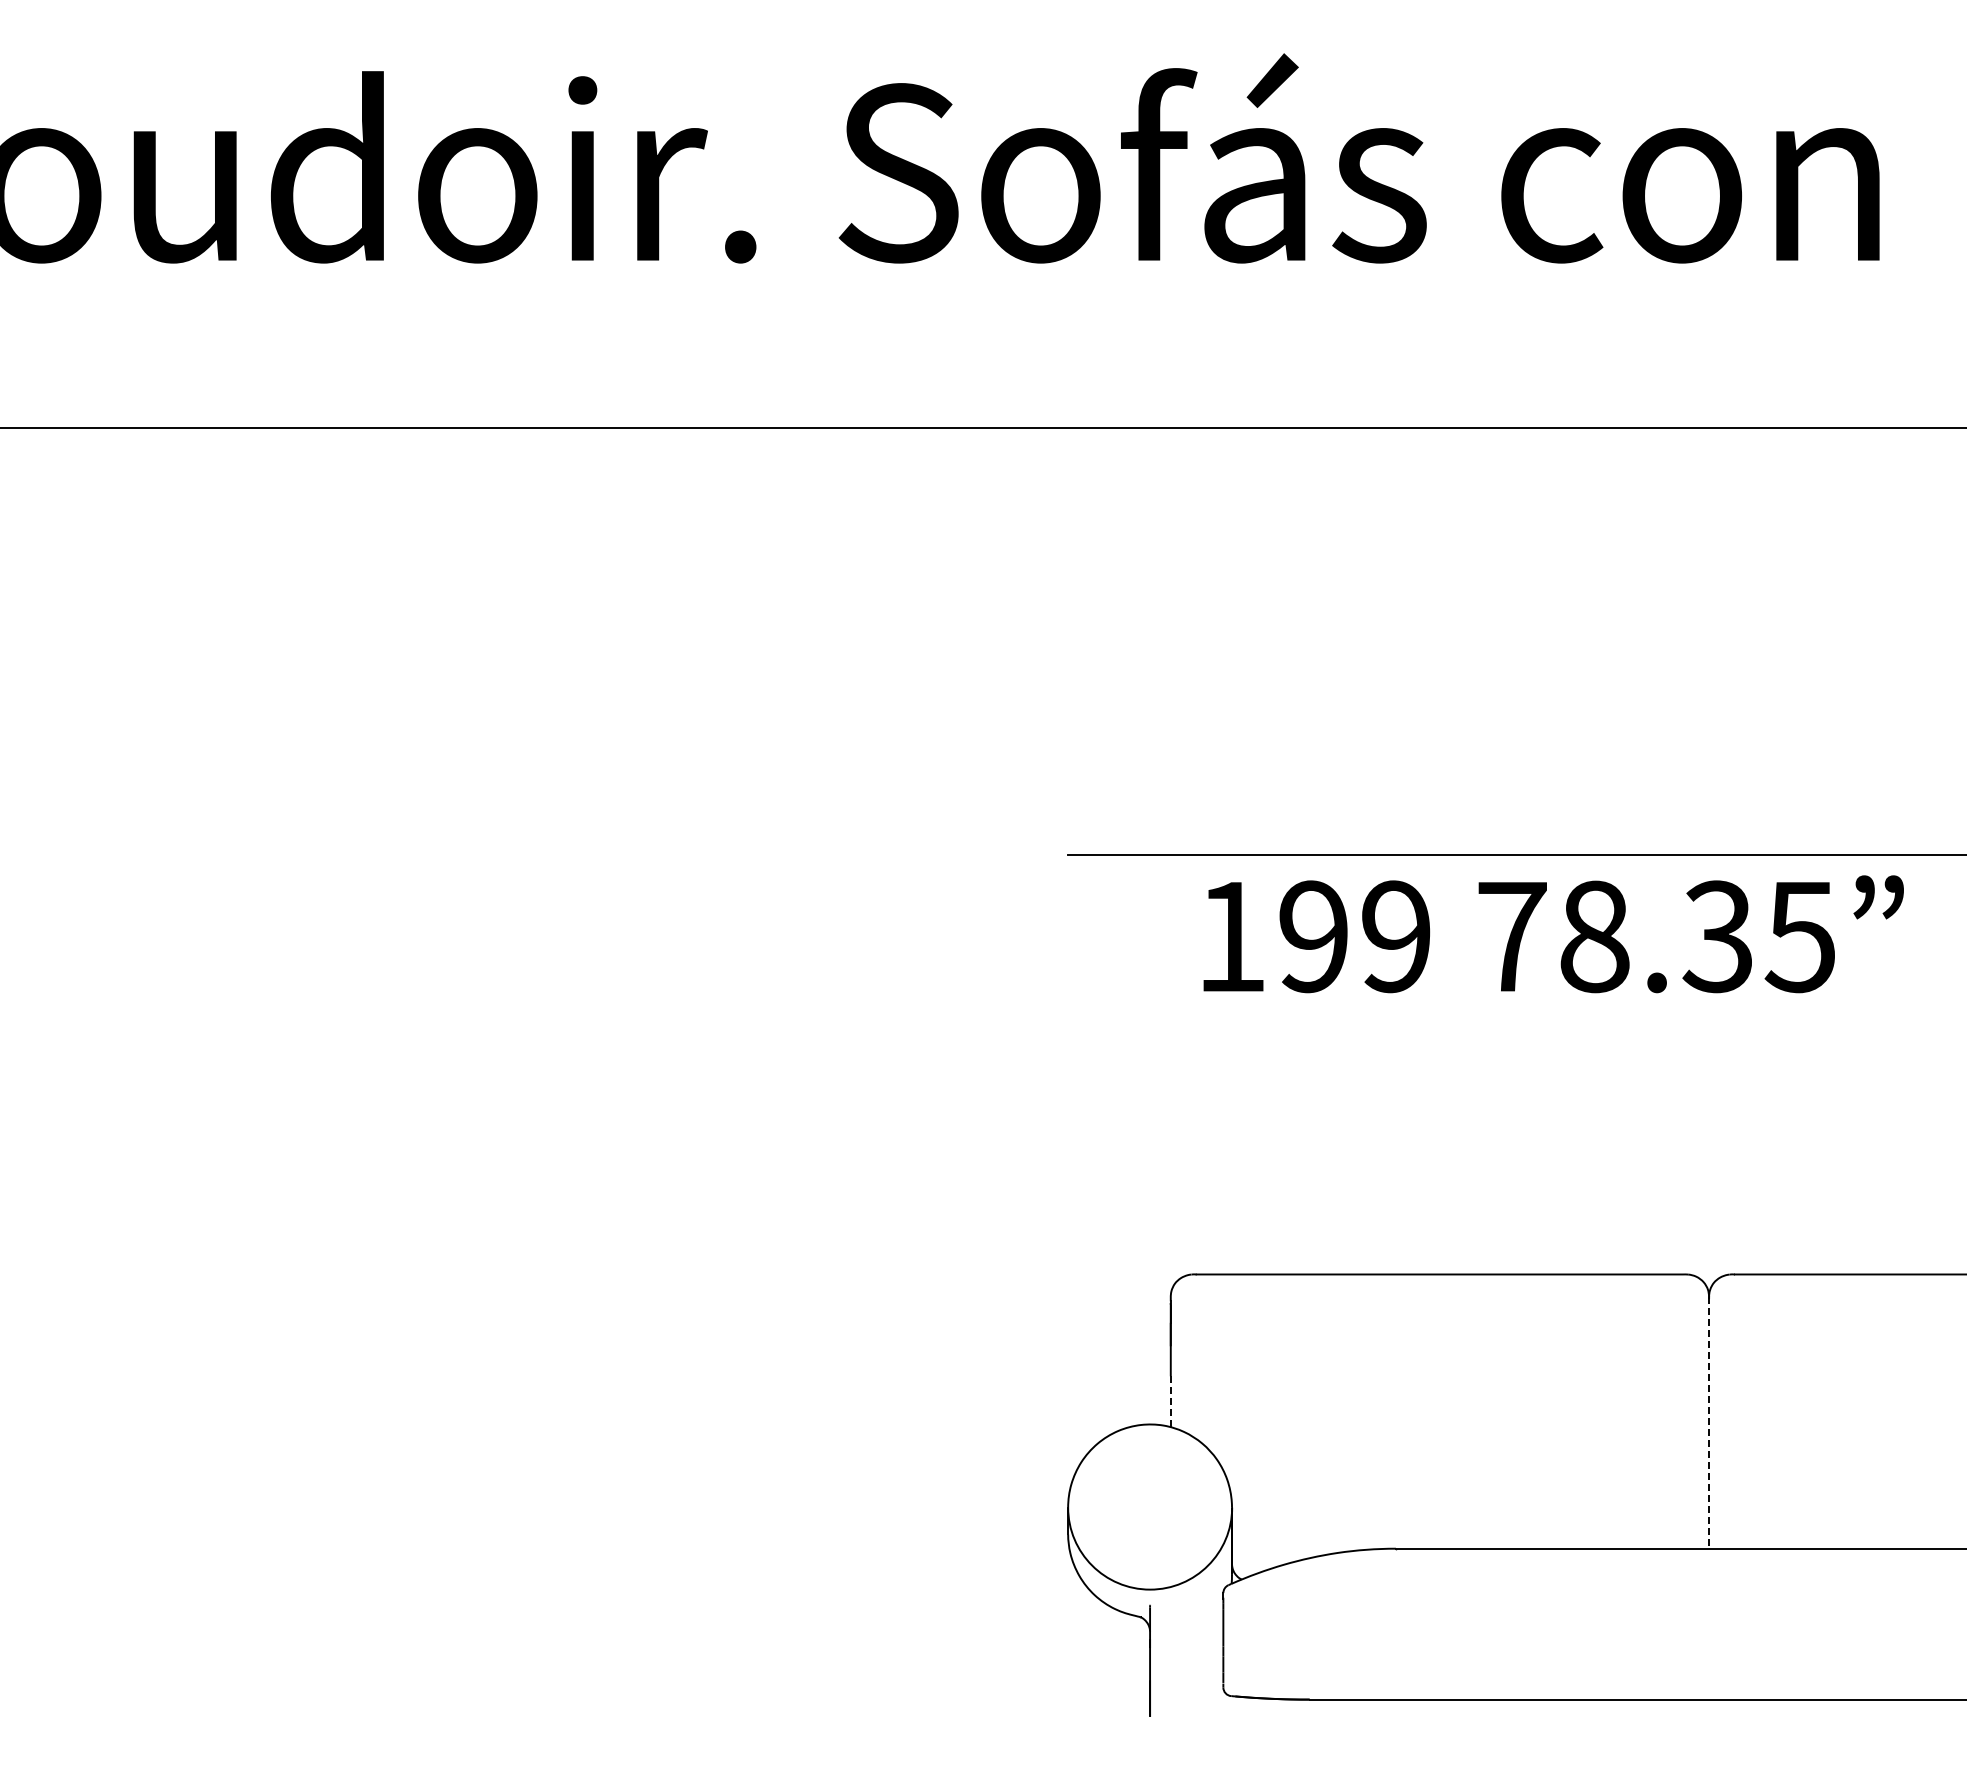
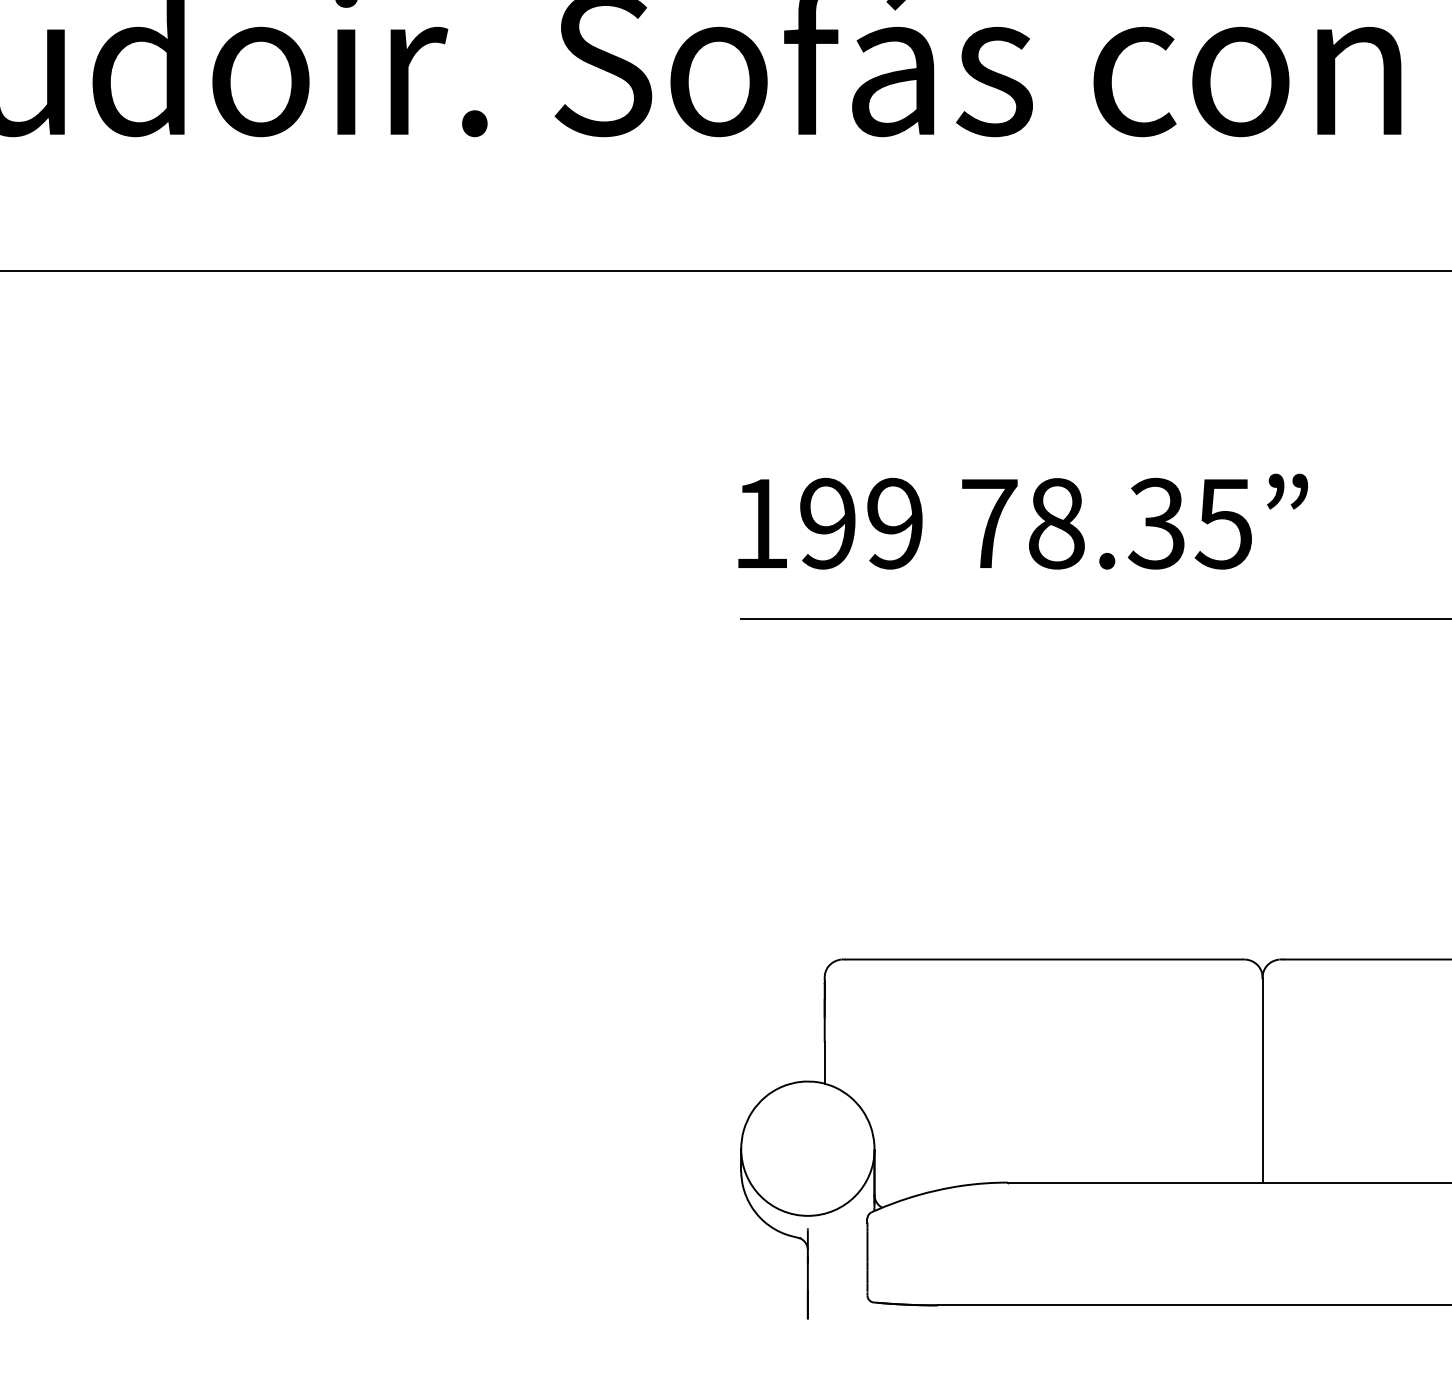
text: (1553, 934) -> (1022, 521), moved
line: (1170, 1402) -> (824, 1063), dashed -> solid
line: (1709, 1422) -> (1262, 1079), dashed -> solid

